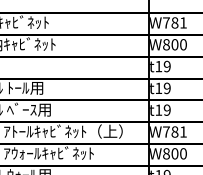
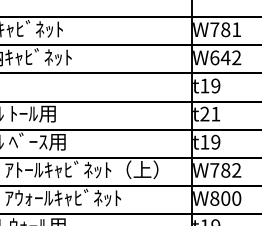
text: (174, 44) -> (225, 57), W800 -> W642
text: (162, 88) -> (209, 114), t19 -> t21
text: (183, 131) -> (236, 169), W781 -> W782

